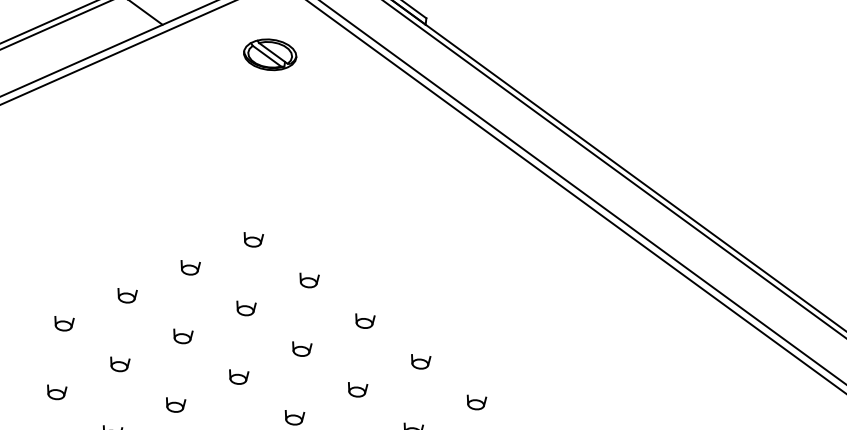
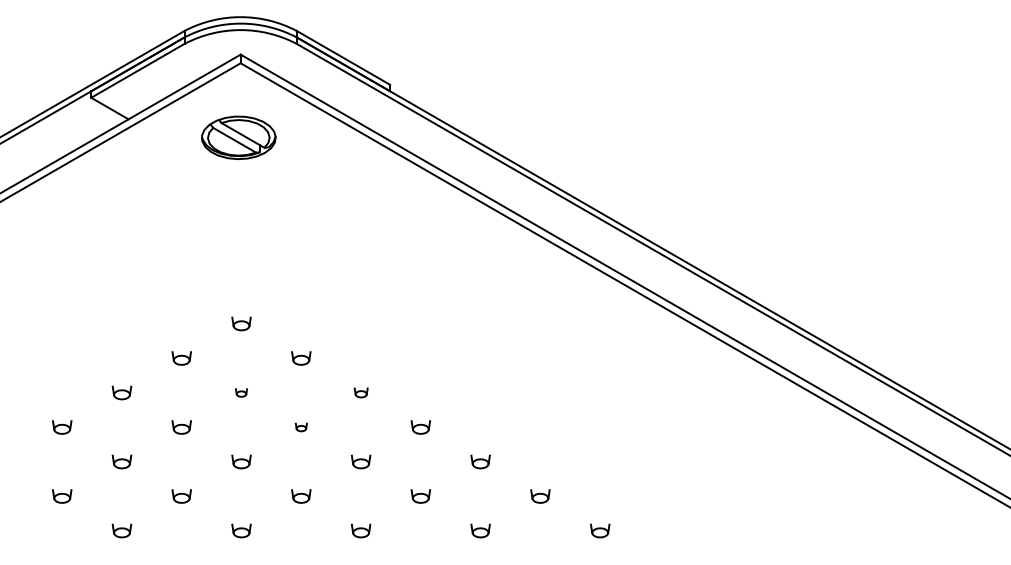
part: (270, 54) -> (238, 137), size x1.4
part: (245, 308) -> (241, 392), size x0.6
part: (365, 321) -> (361, 392), size x0.7
part: (301, 349) -> (301, 427), size x0.6

